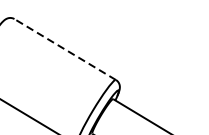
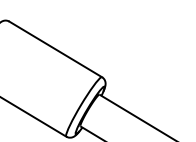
line: (64, 49) -> (55, 49), dashed -> solid

